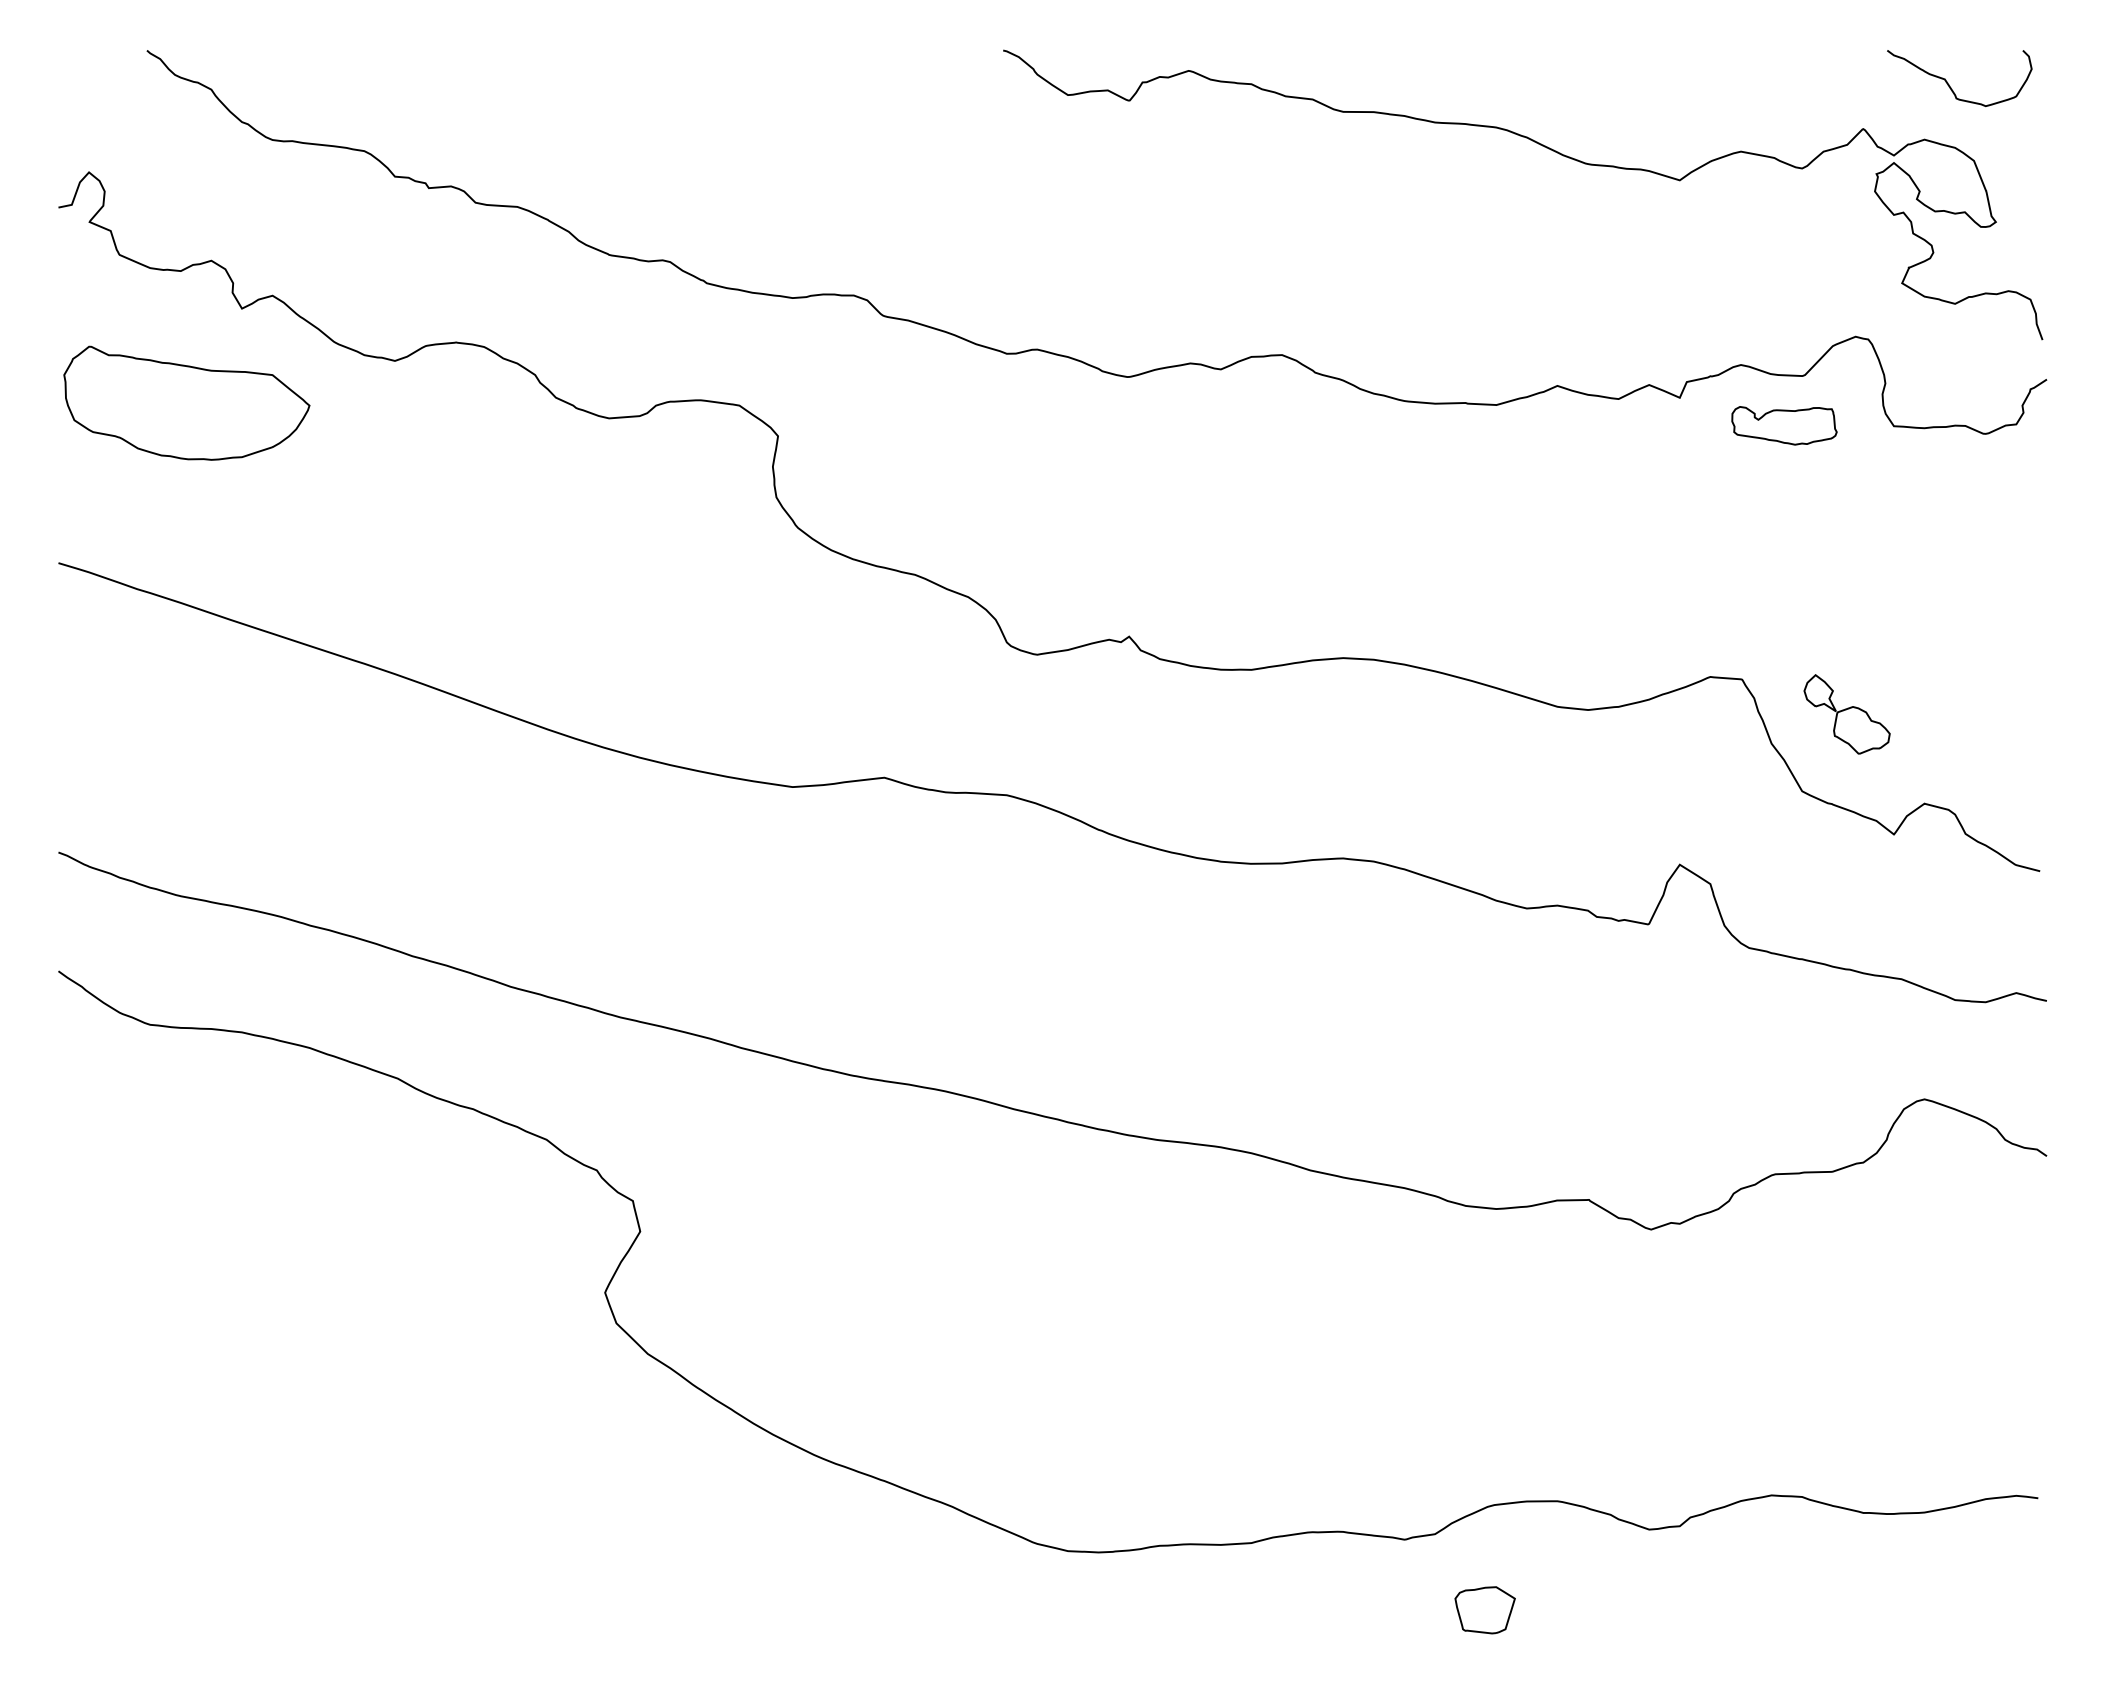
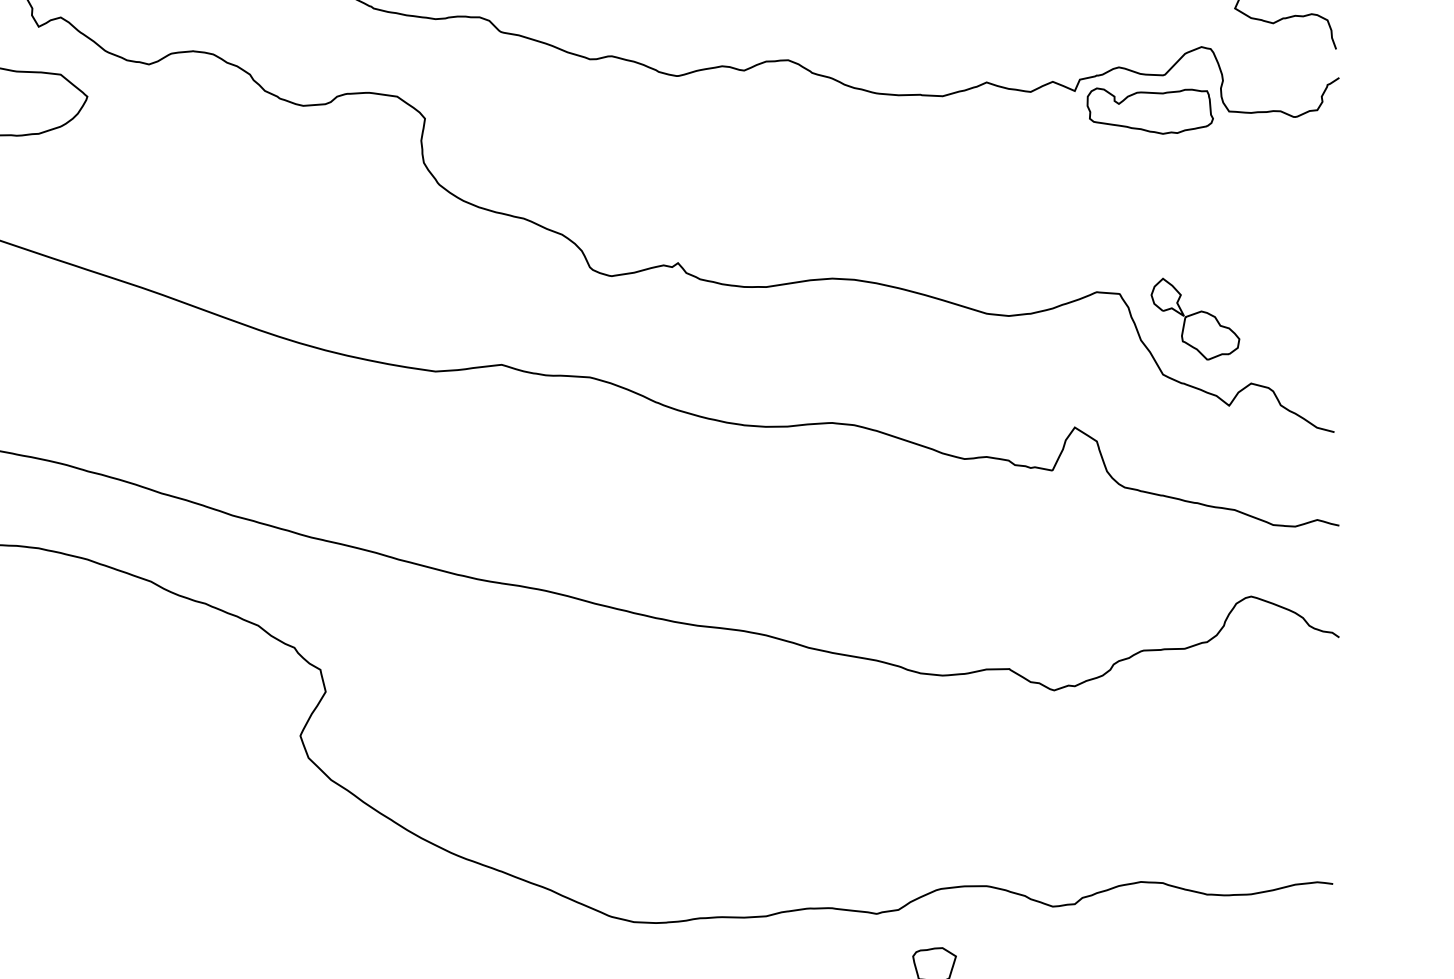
part: (1784, 425) -> (1150, 110), size x1.67
part: (1846, 714) -> (1194, 319), size x1.43

